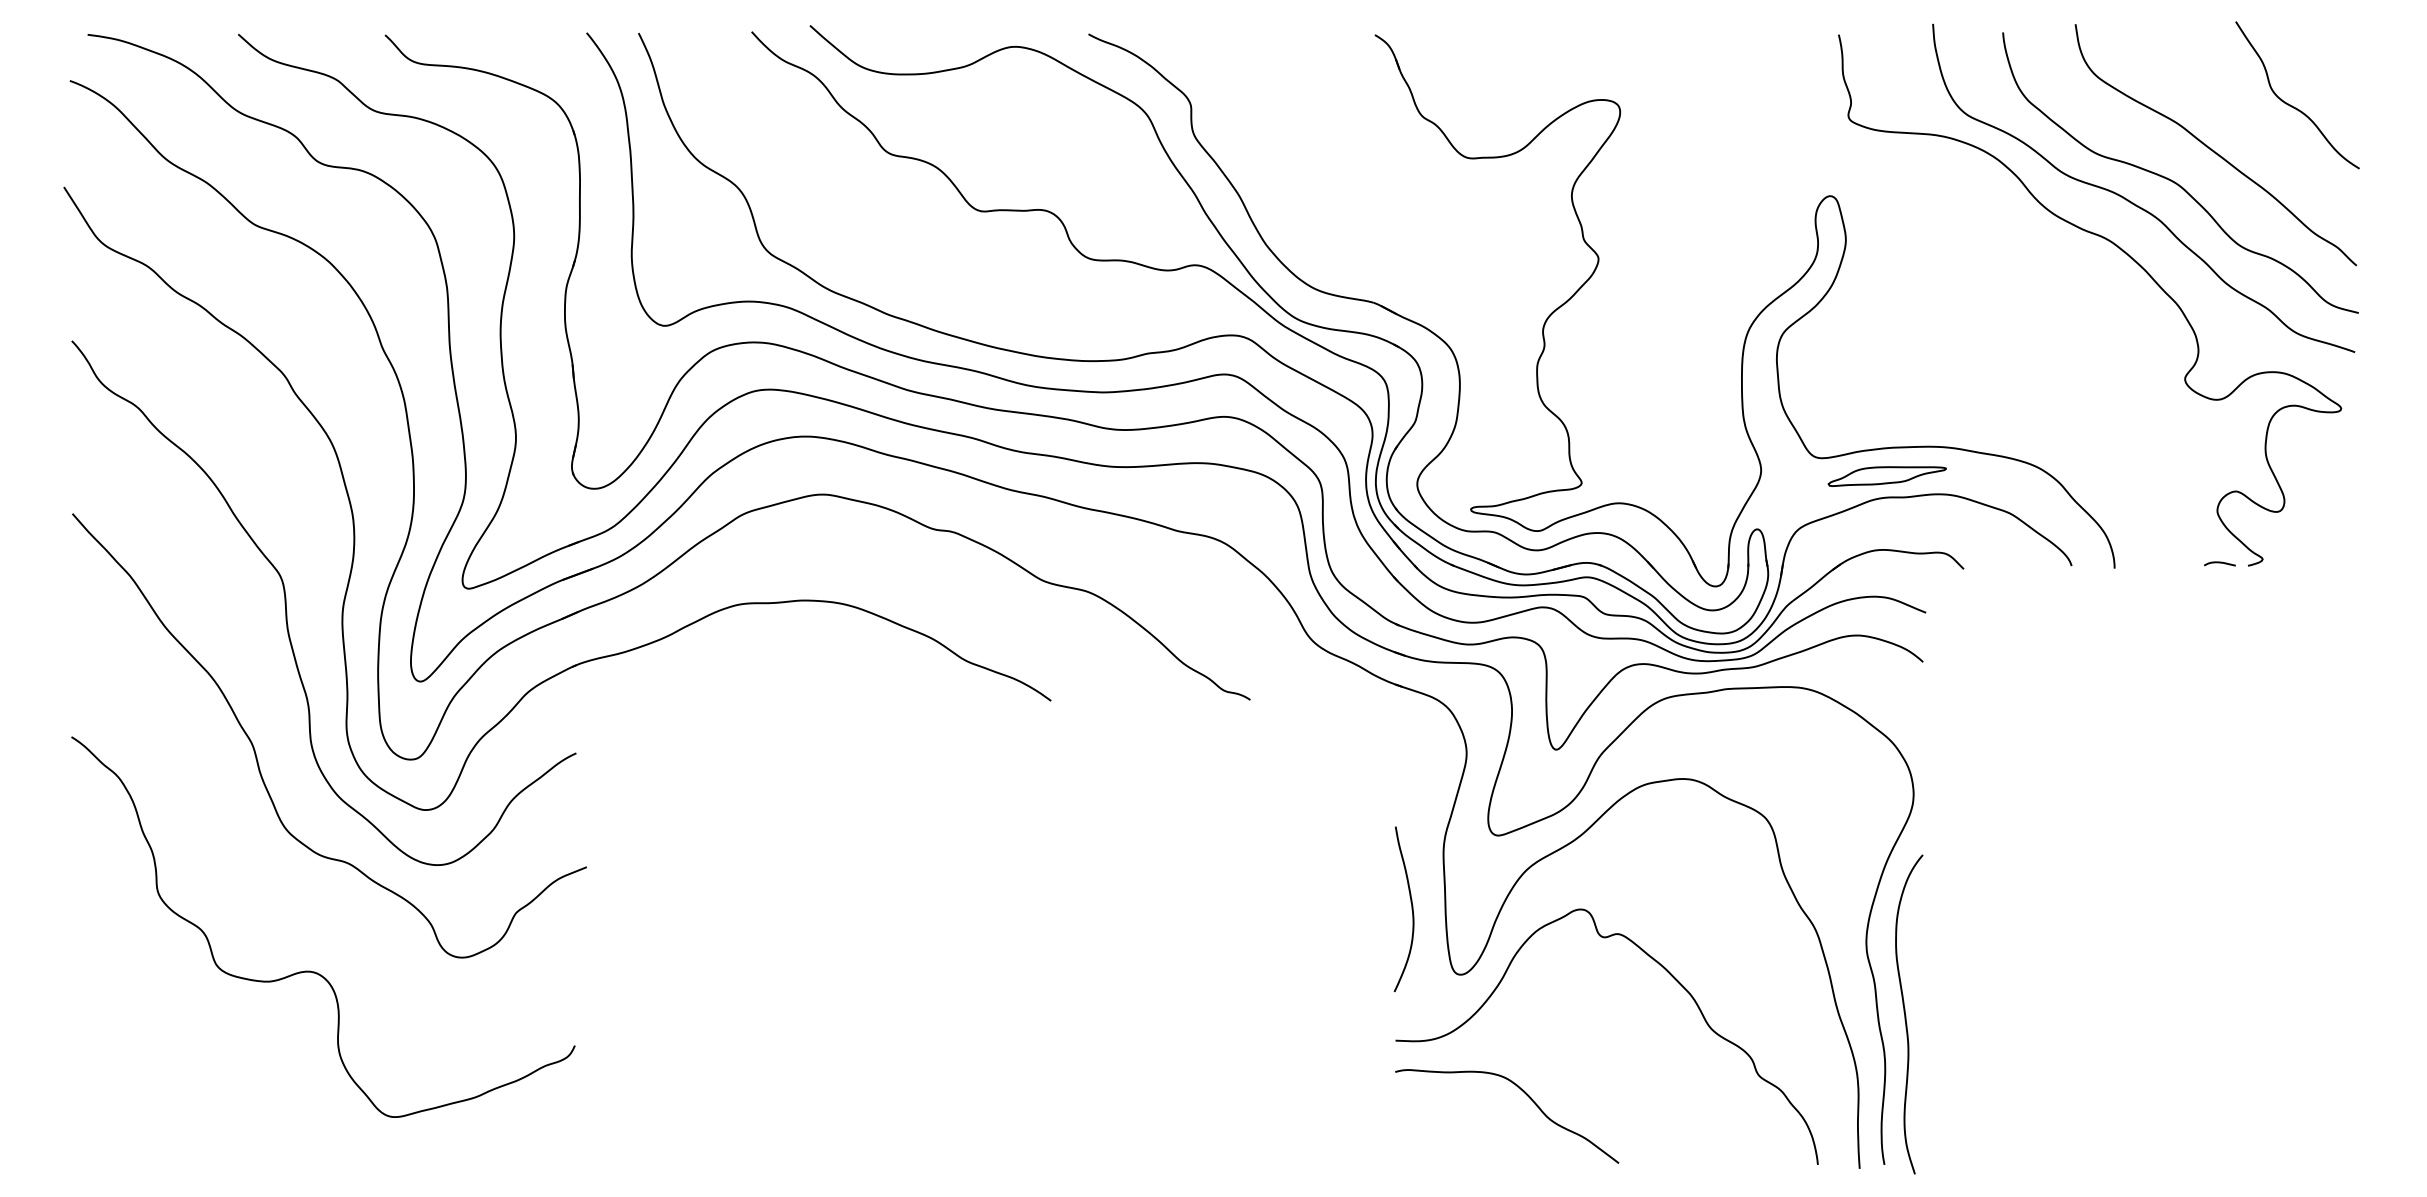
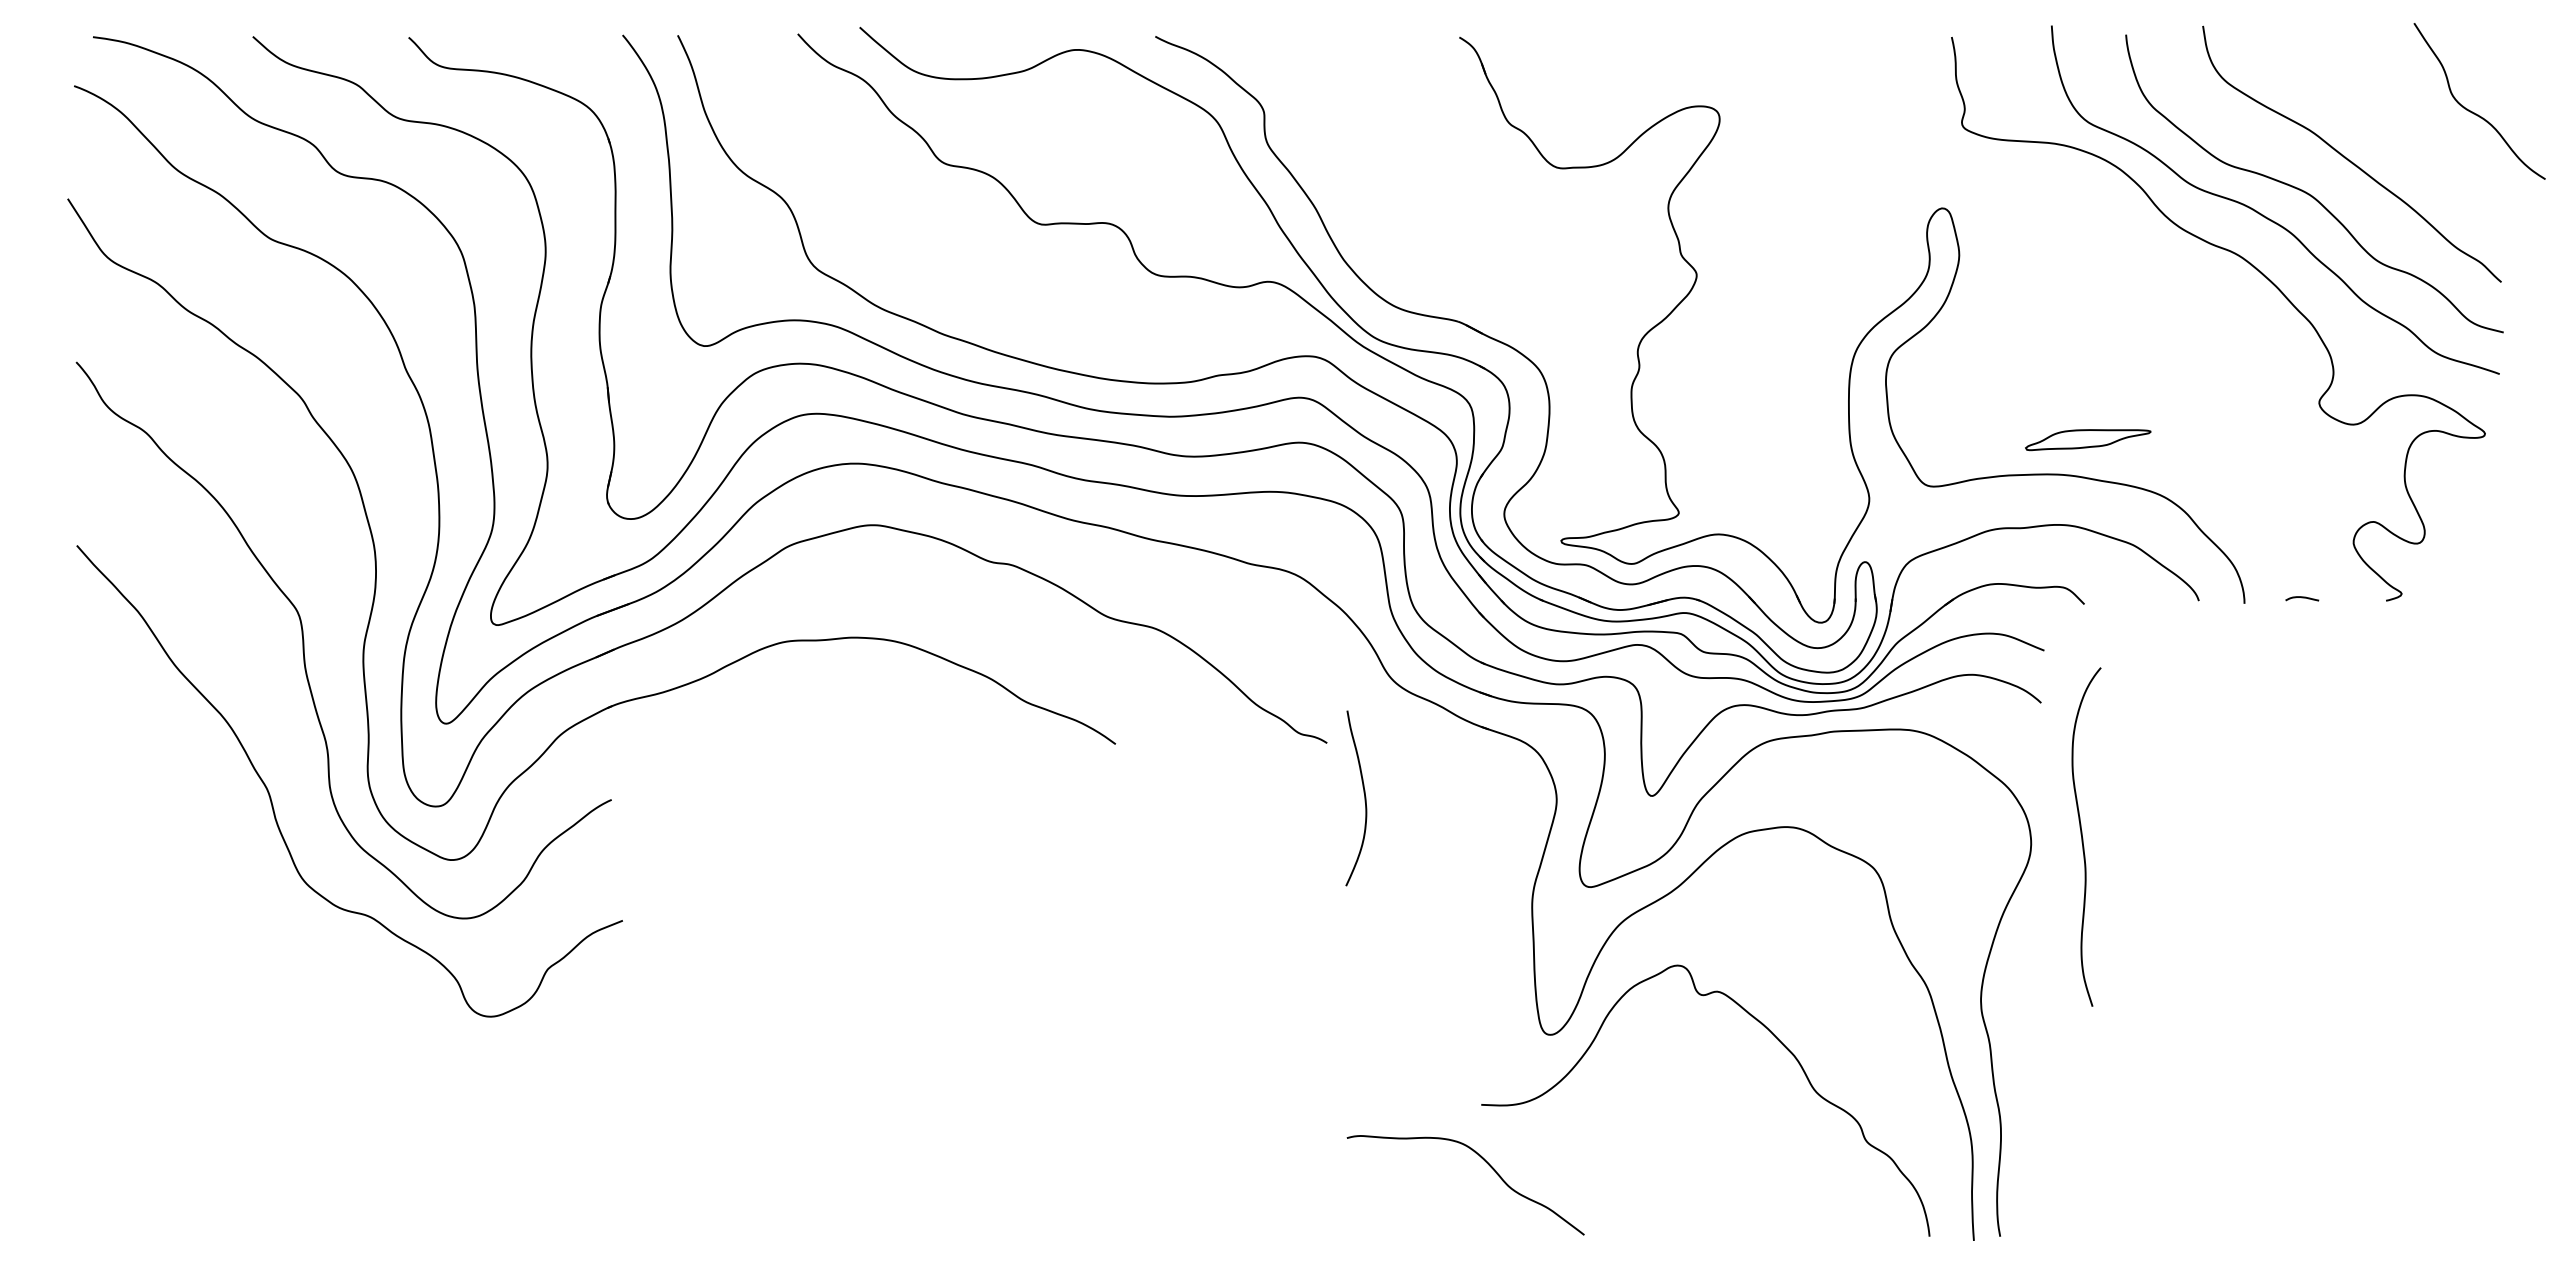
curve: (2292, 105) -> (2474, 112), moved
part: (1887, 476) -> (2088, 440), moved
curve: (2220, 563) -> (2302, 598), moved
curve: (1411, 909) -> (1364, 798), moved
curve: (315, 971) -> (334, 1031), removed
curve: (1906, 1015) -> (2083, 838), moved
curve: (1526, 1095) -> (1486, 1163), moved

